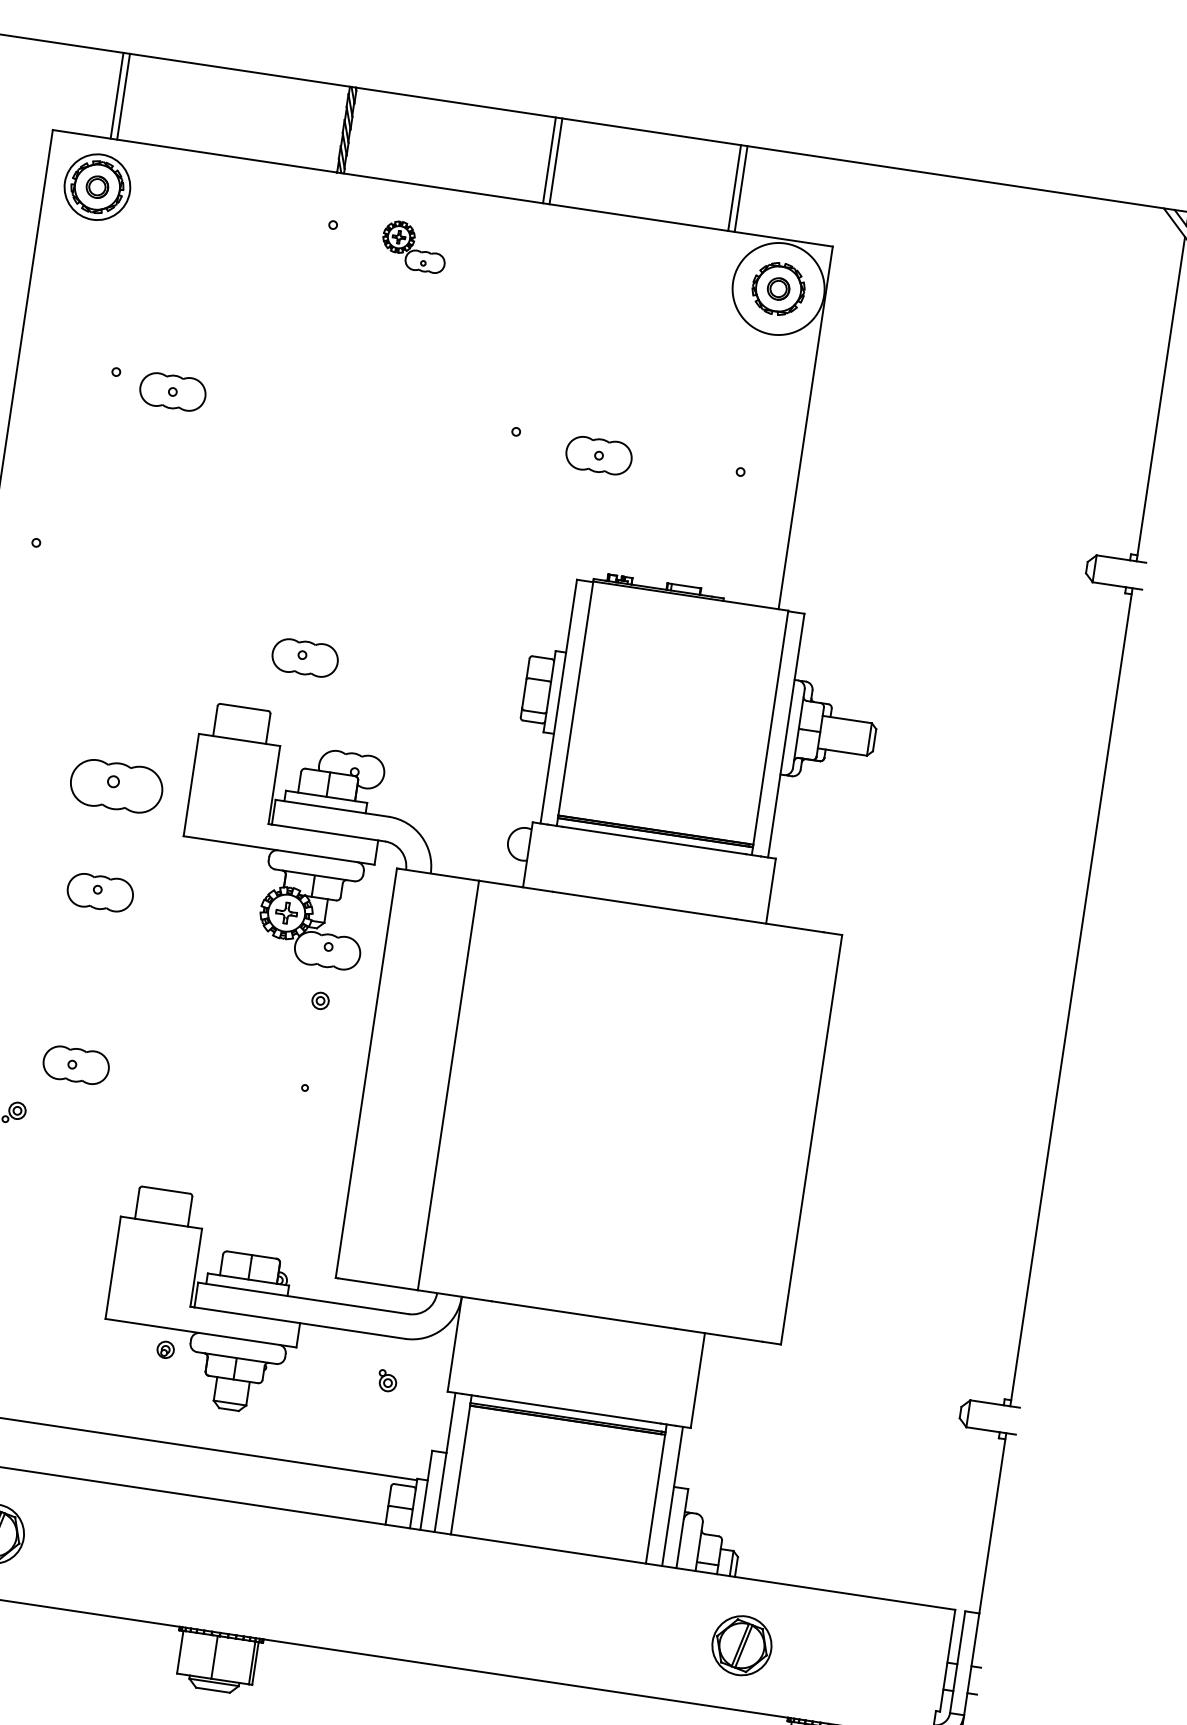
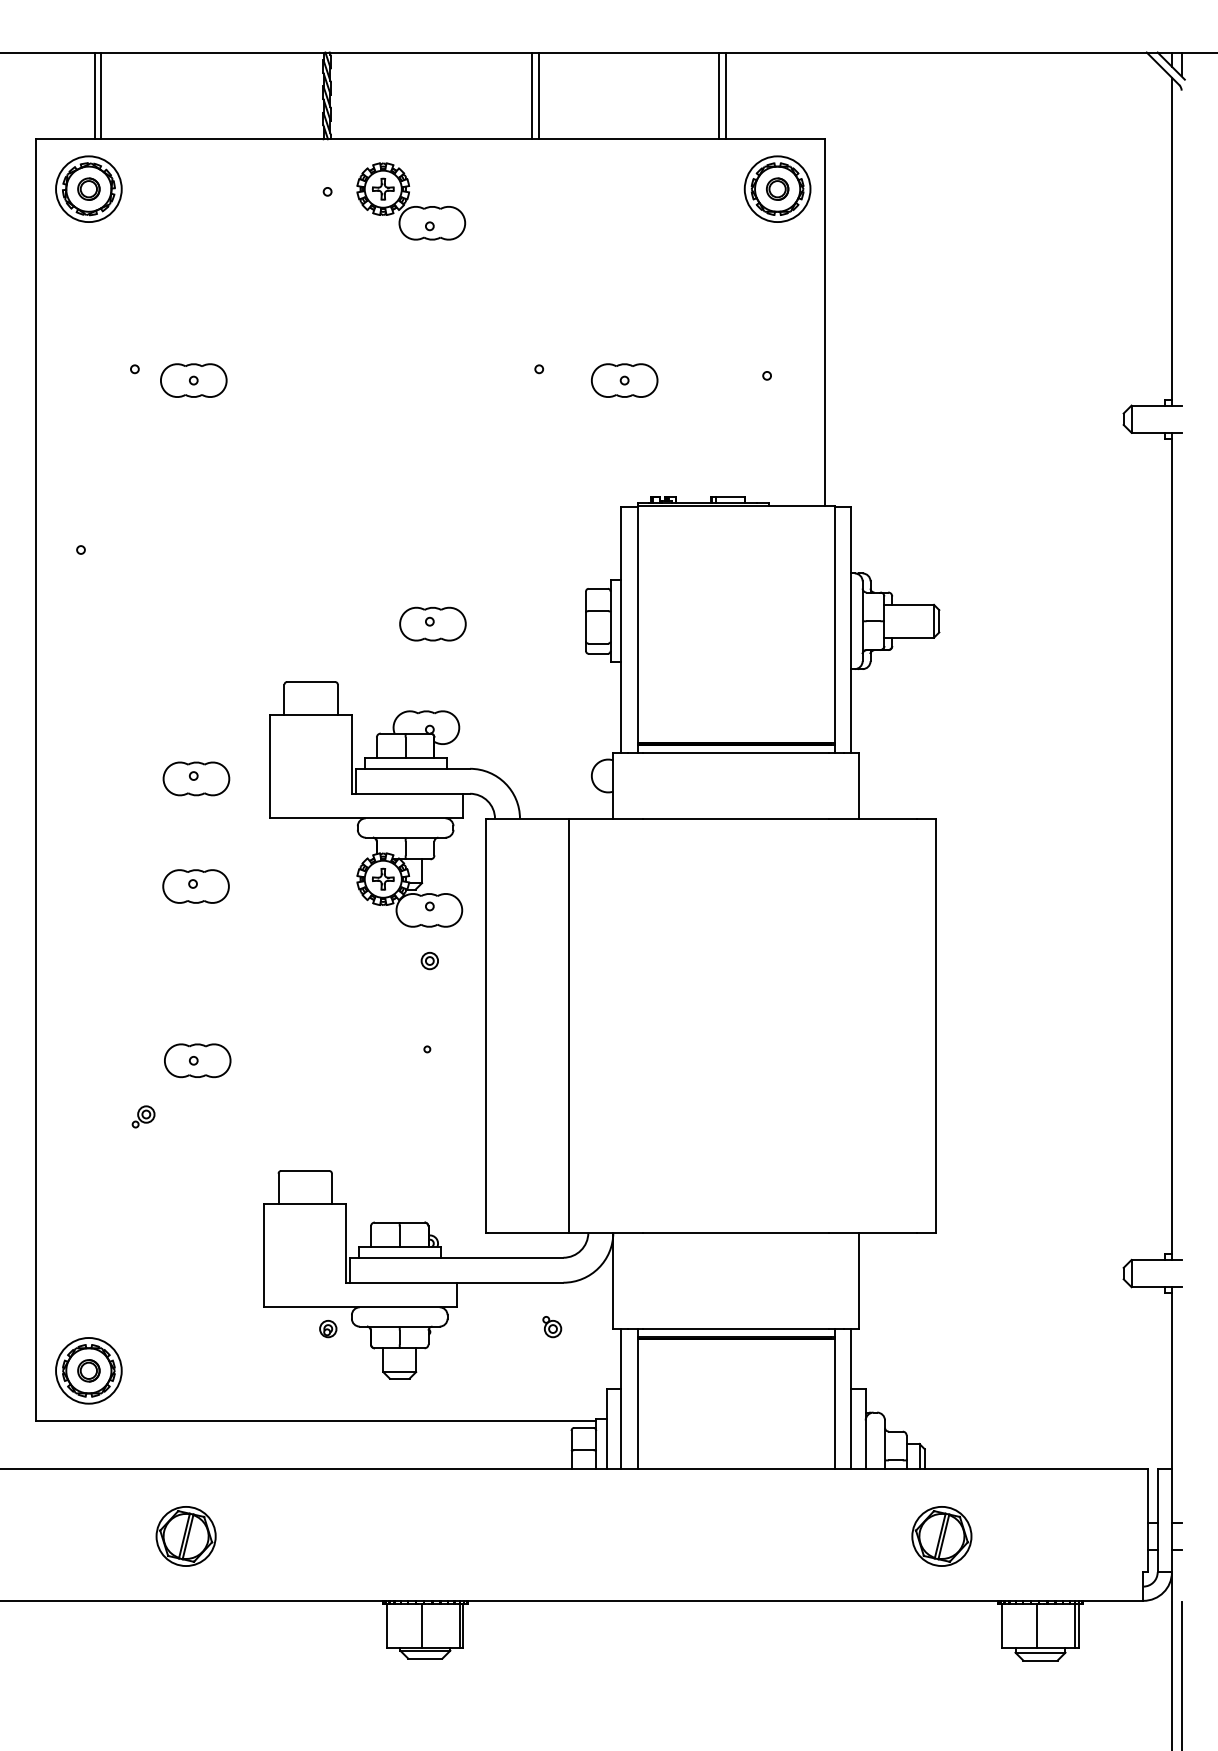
part: (414, 247) -> (411, 201), size x1.67
circle: (778, 289) -> (777, 189), size x0.71
part: (304, 657) -> (432, 623), moved
part: (116, 785) -> (196, 778), size x0.71

